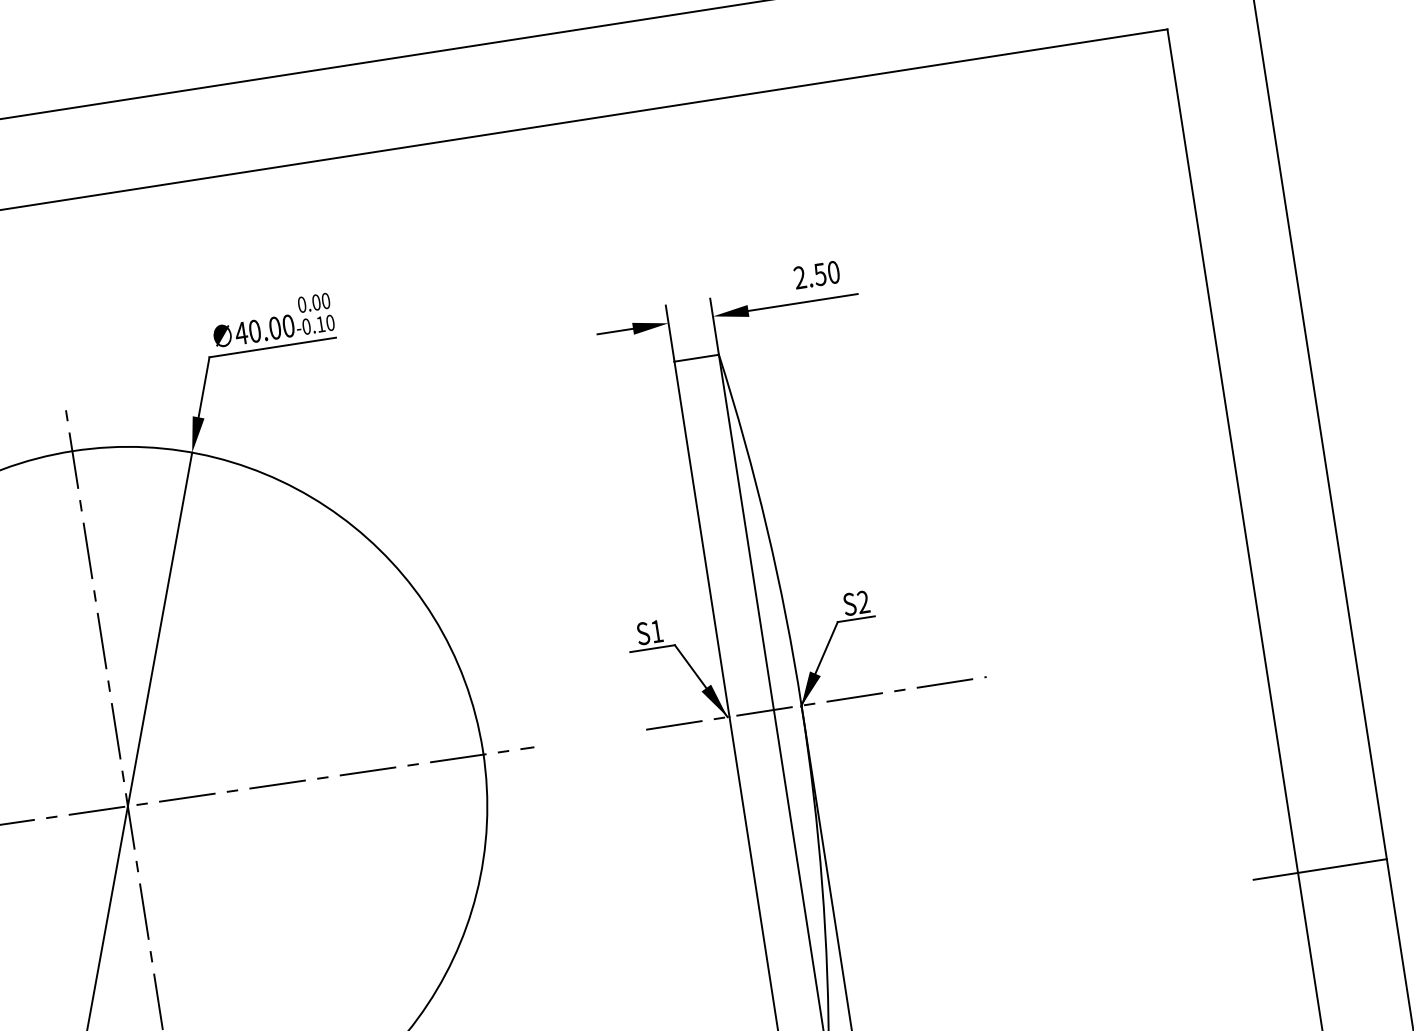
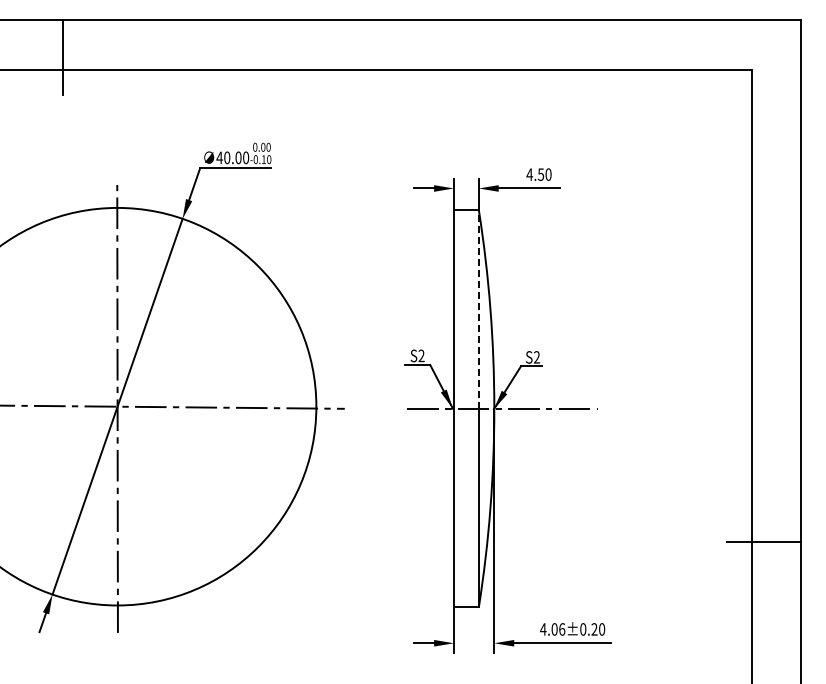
text: (799, 277) -> (529, 174), 2.50 -> 4.50
line: (745, 530) -> (478, 308), solid -> dashed
text: (656, 630) -> (421, 355), S1 -> S2

